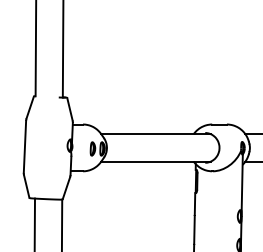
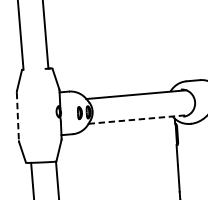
line: (24, 147) -> (17, 117), solid -> dashed
line: (156, 161) -> (138, 119), solid -> dashed

